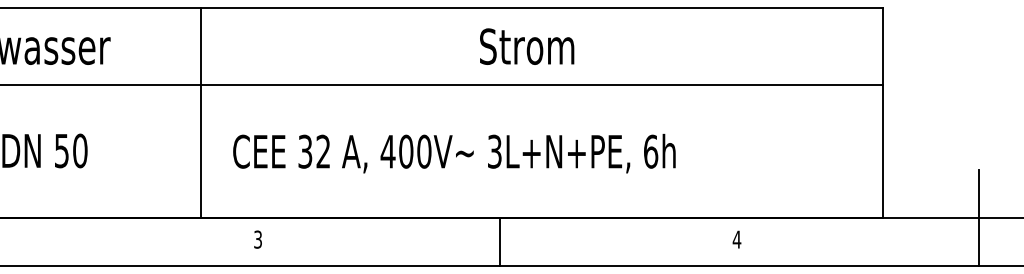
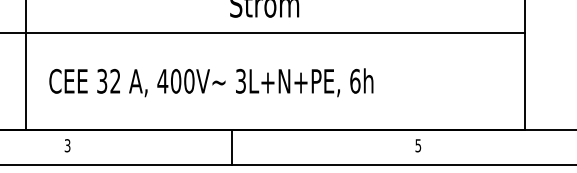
text: (736, 239) -> (417, 145), 4 -> 5
line: (500, 241) -> (231, 147), moved

